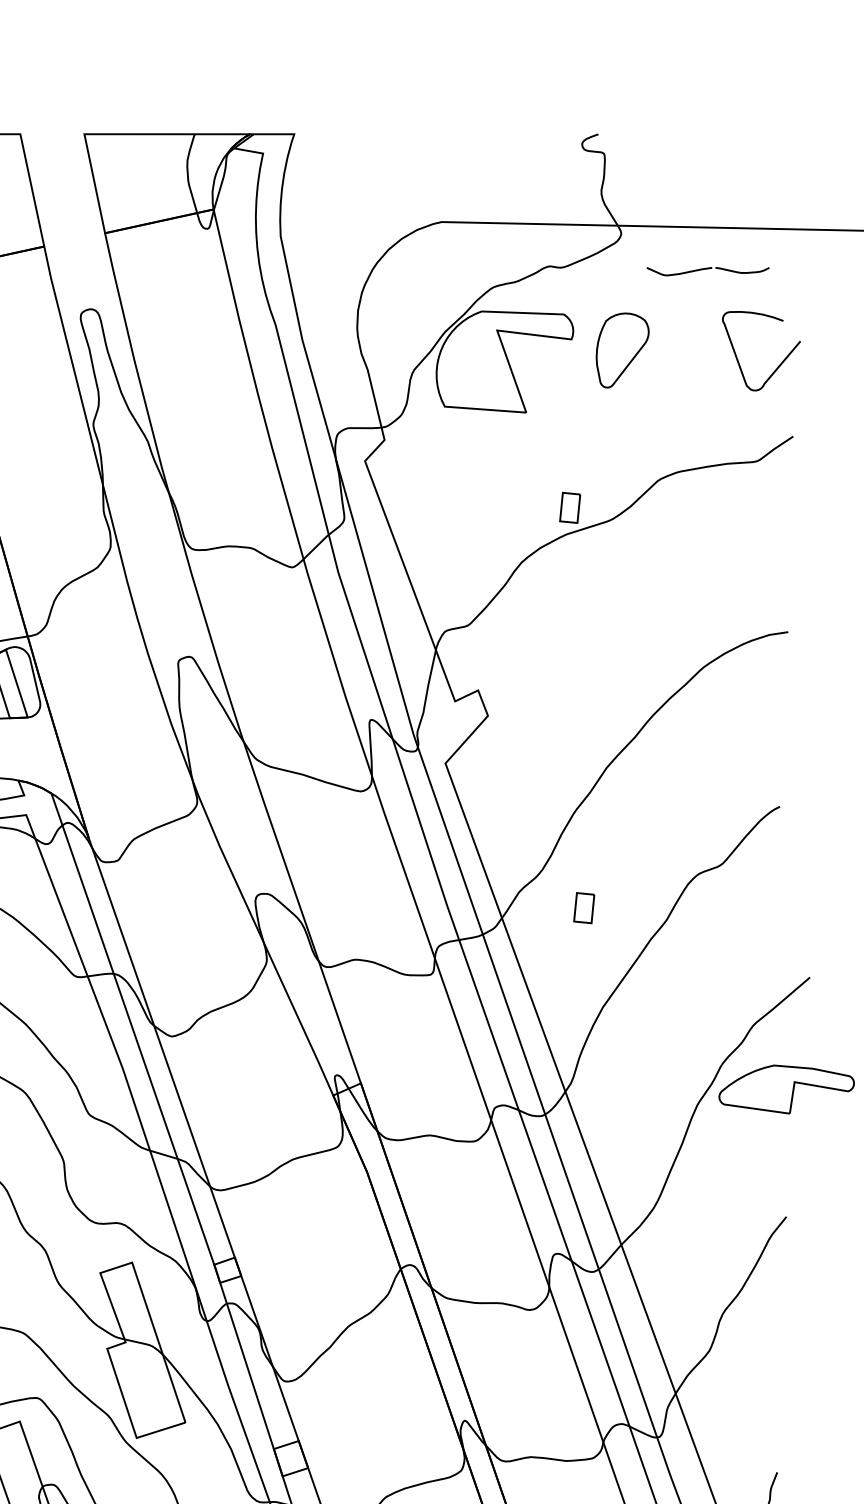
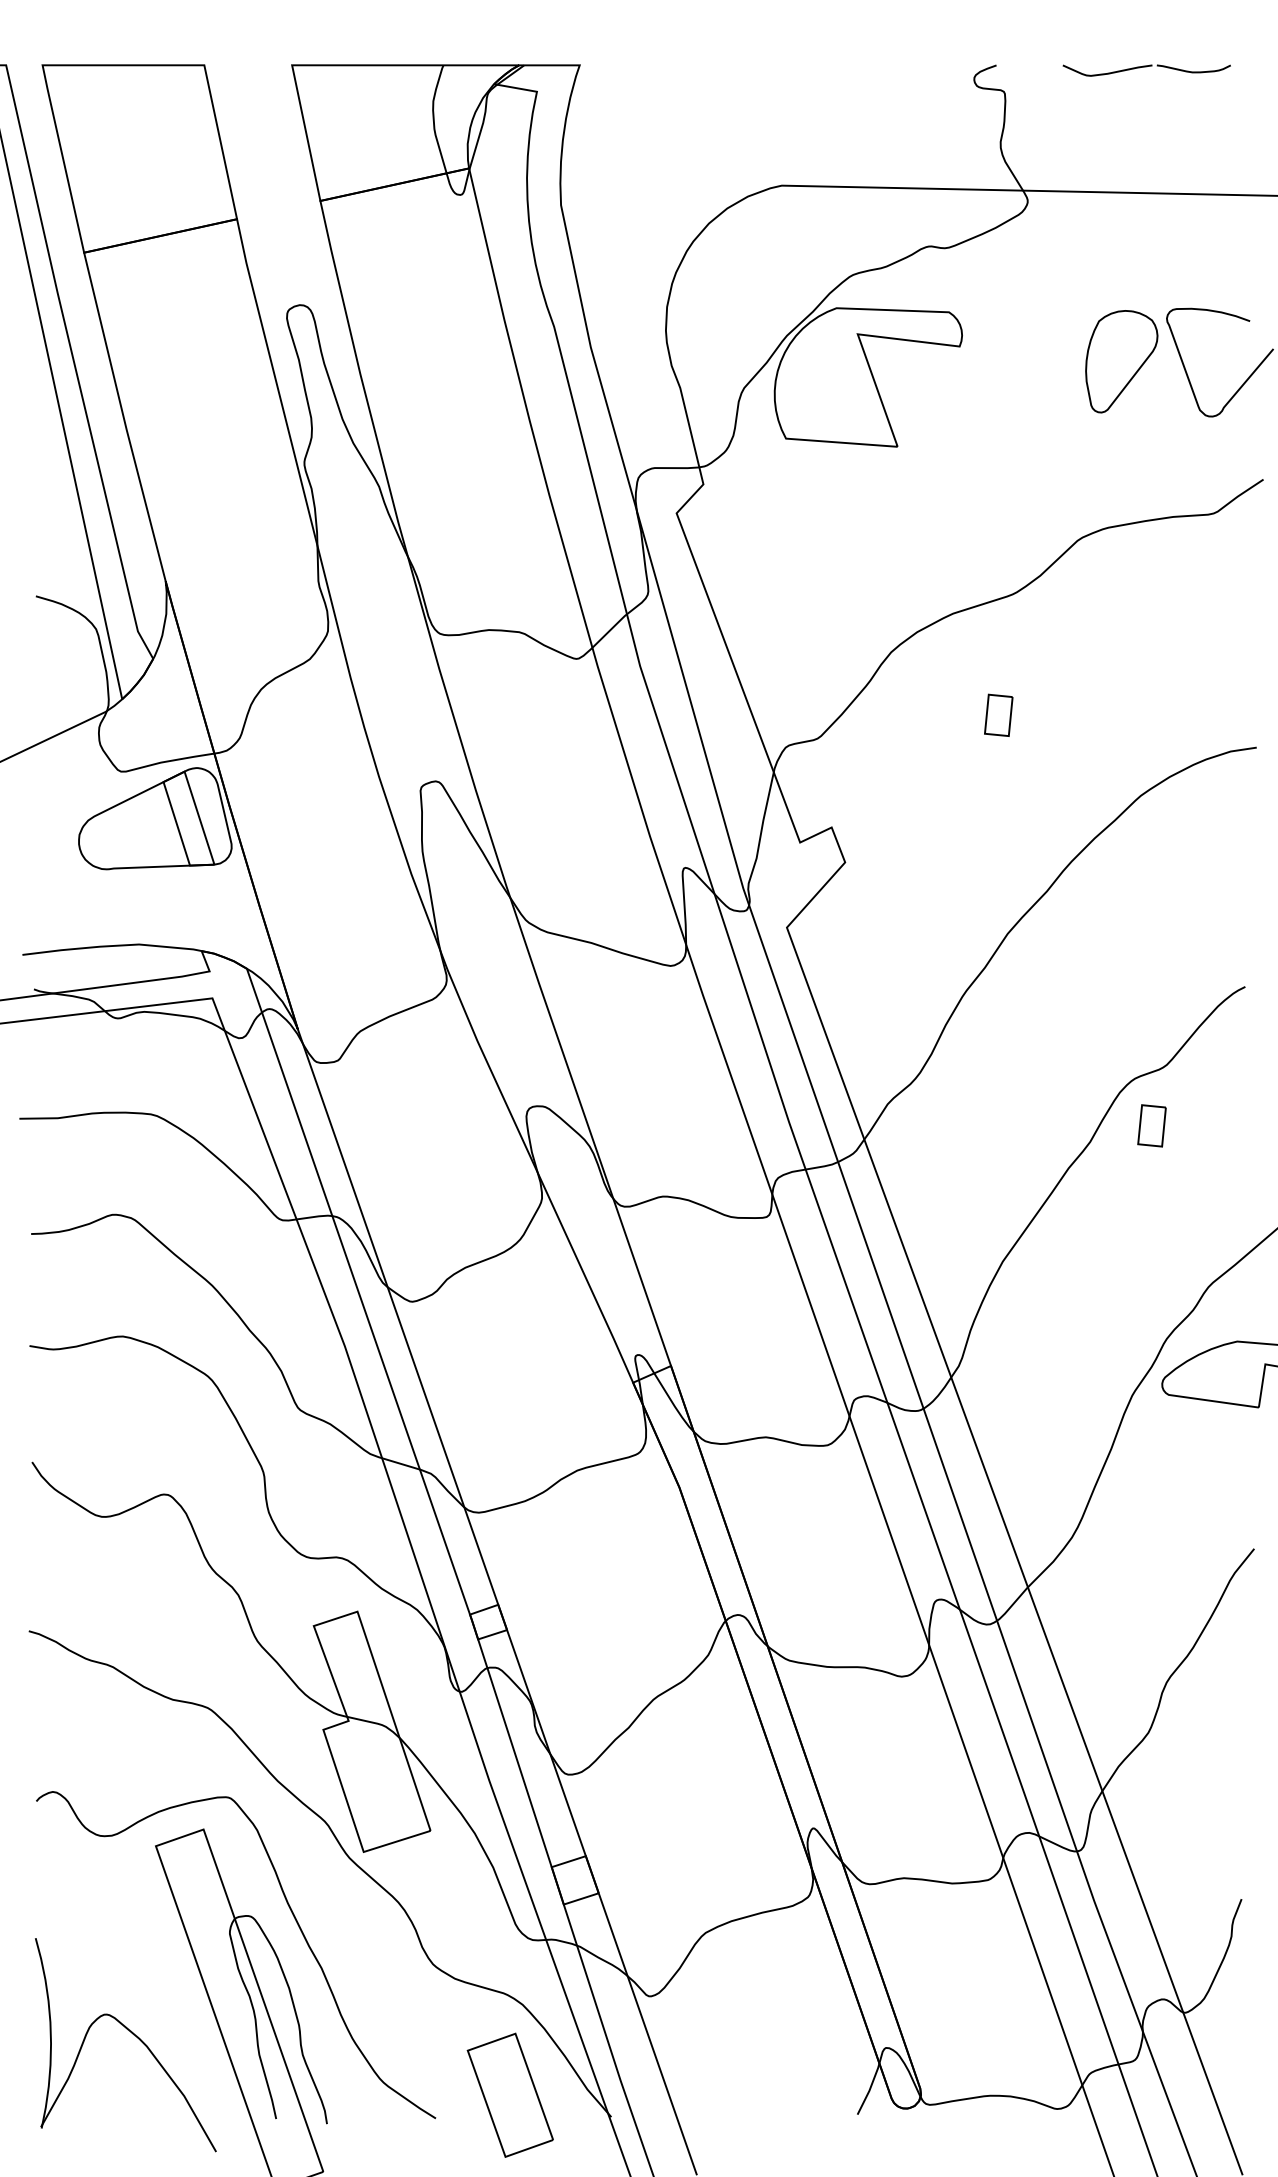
part: (707, 271) -> (1146, 70), moved
part: (622, 350) -> (1121, 361), moved
part: (569, 507) -> (998, 714), moved
part: (583, 907) -> (1151, 1125), moved

